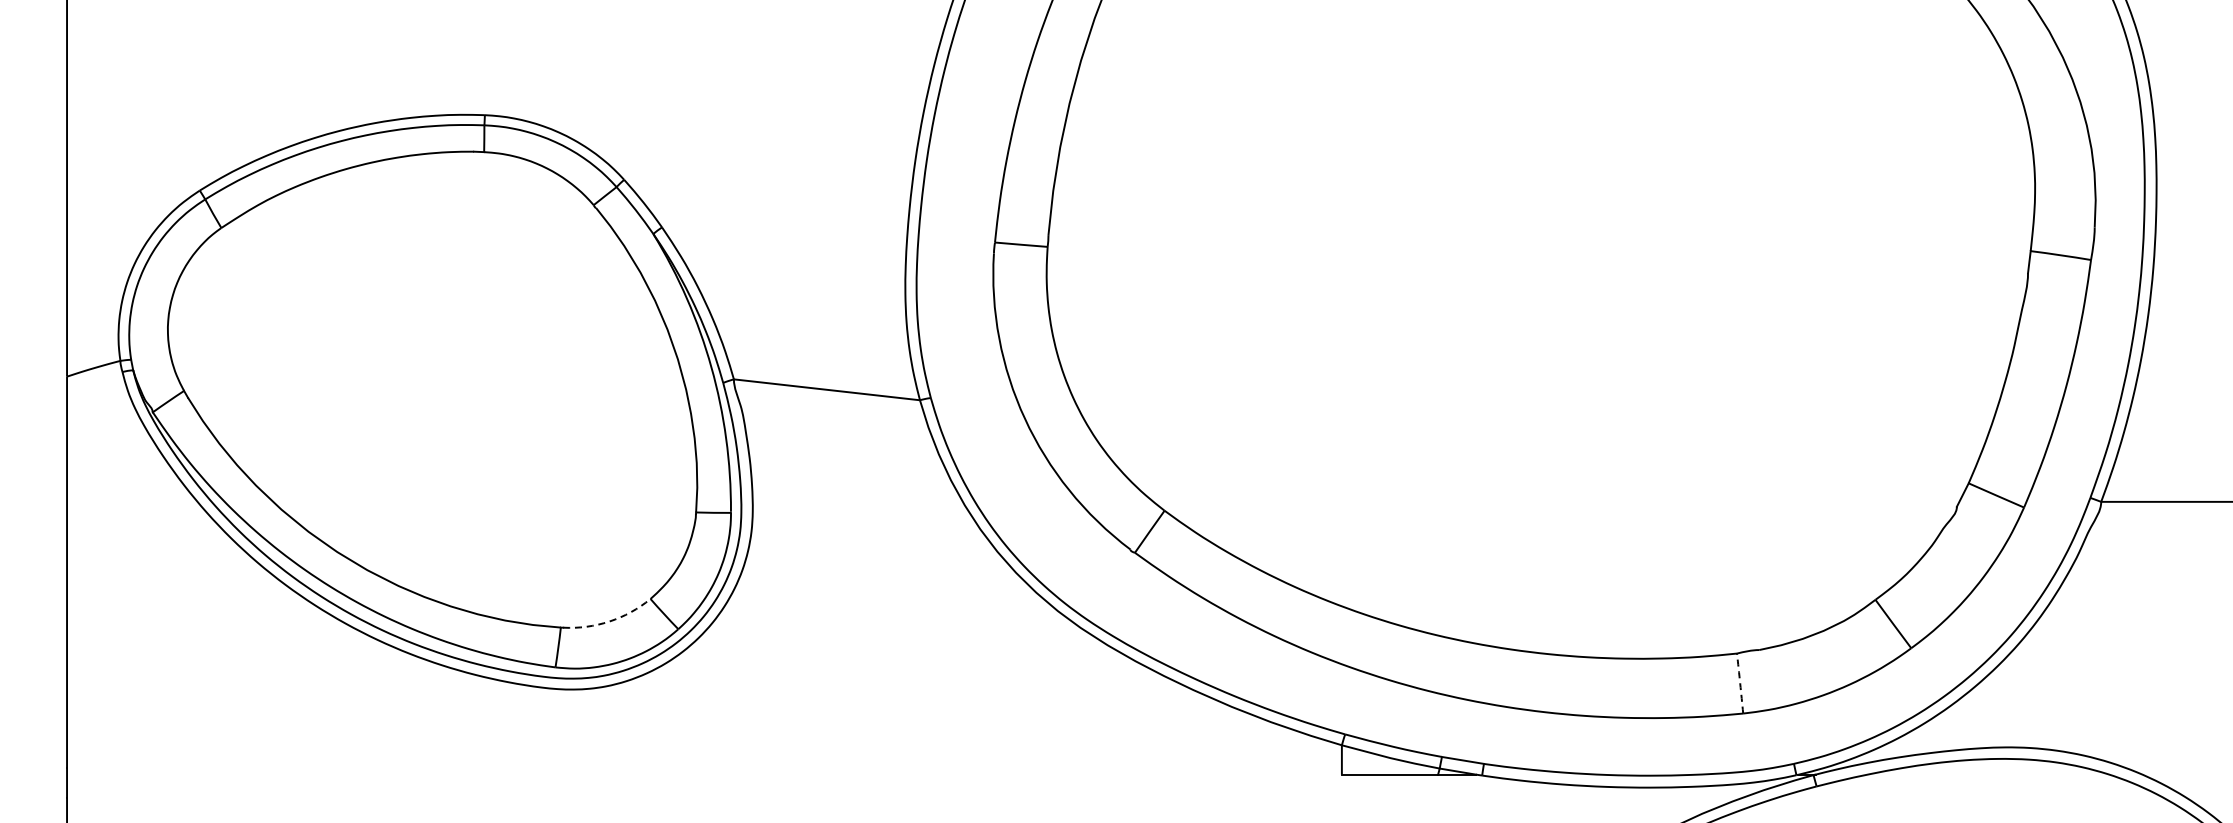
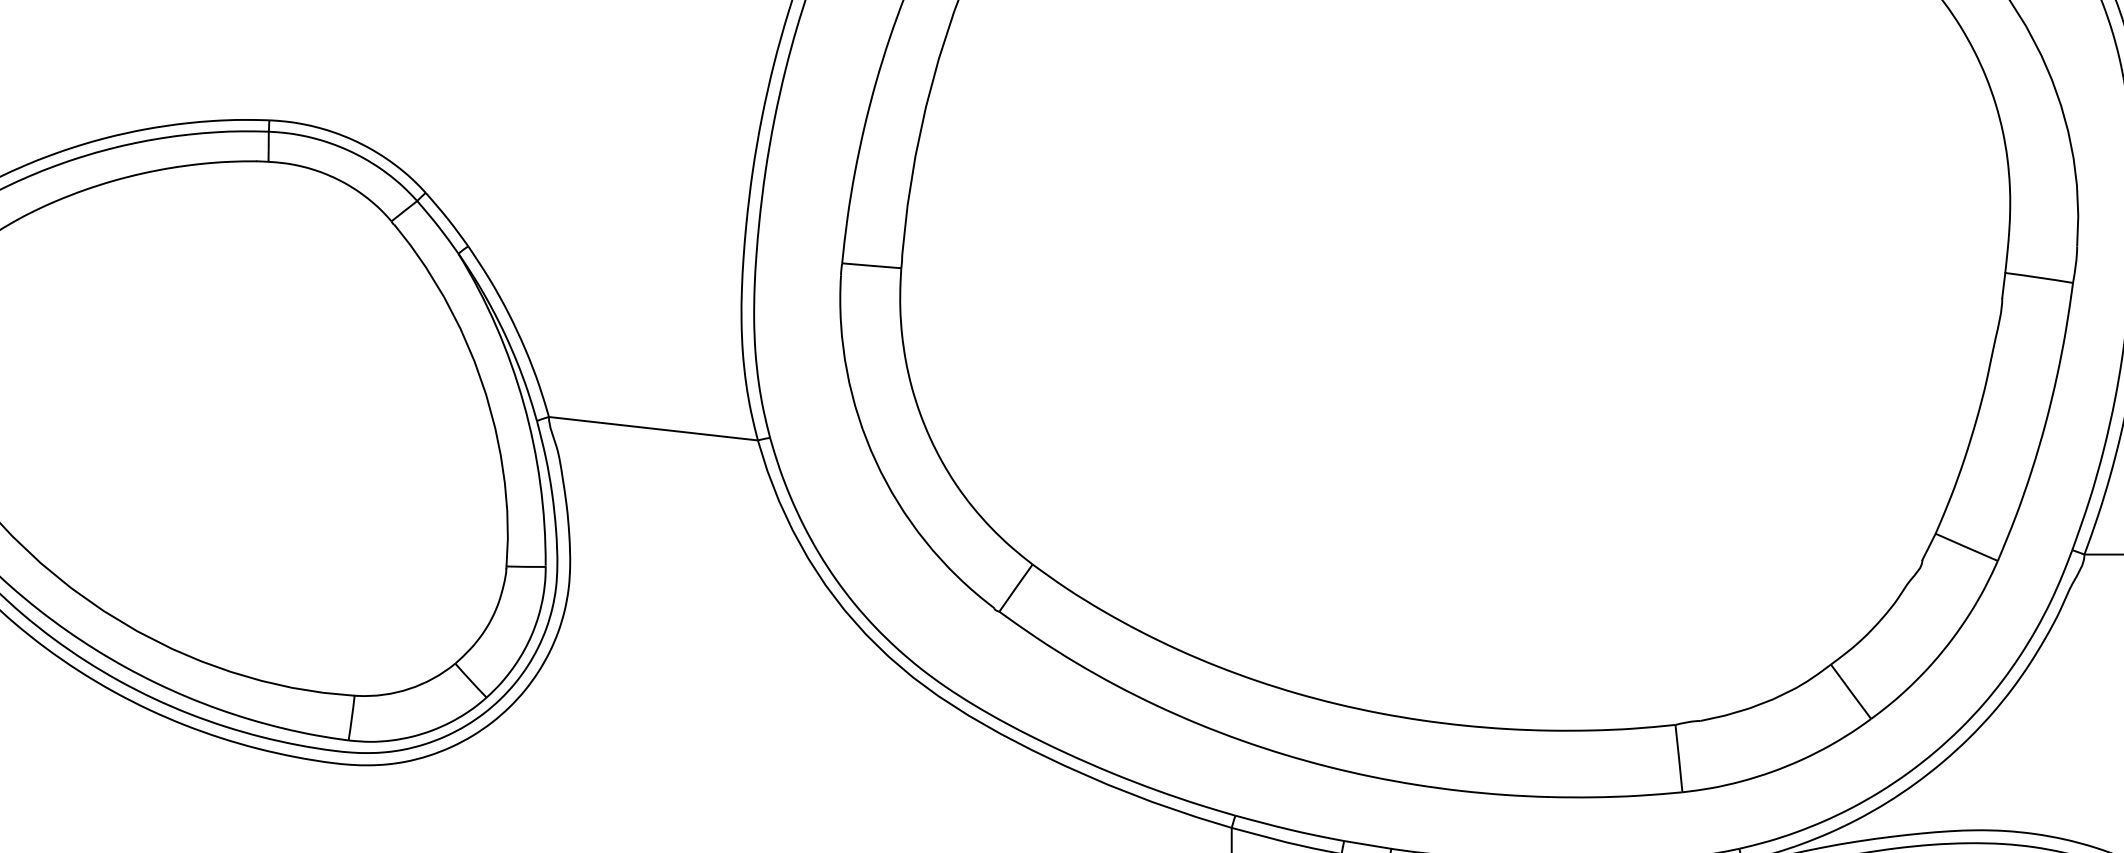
arc: (609, 621) -> (409, 688), dashed -> solid
arc: (1740, 683) -> (1679, 758), dashed -> solid

